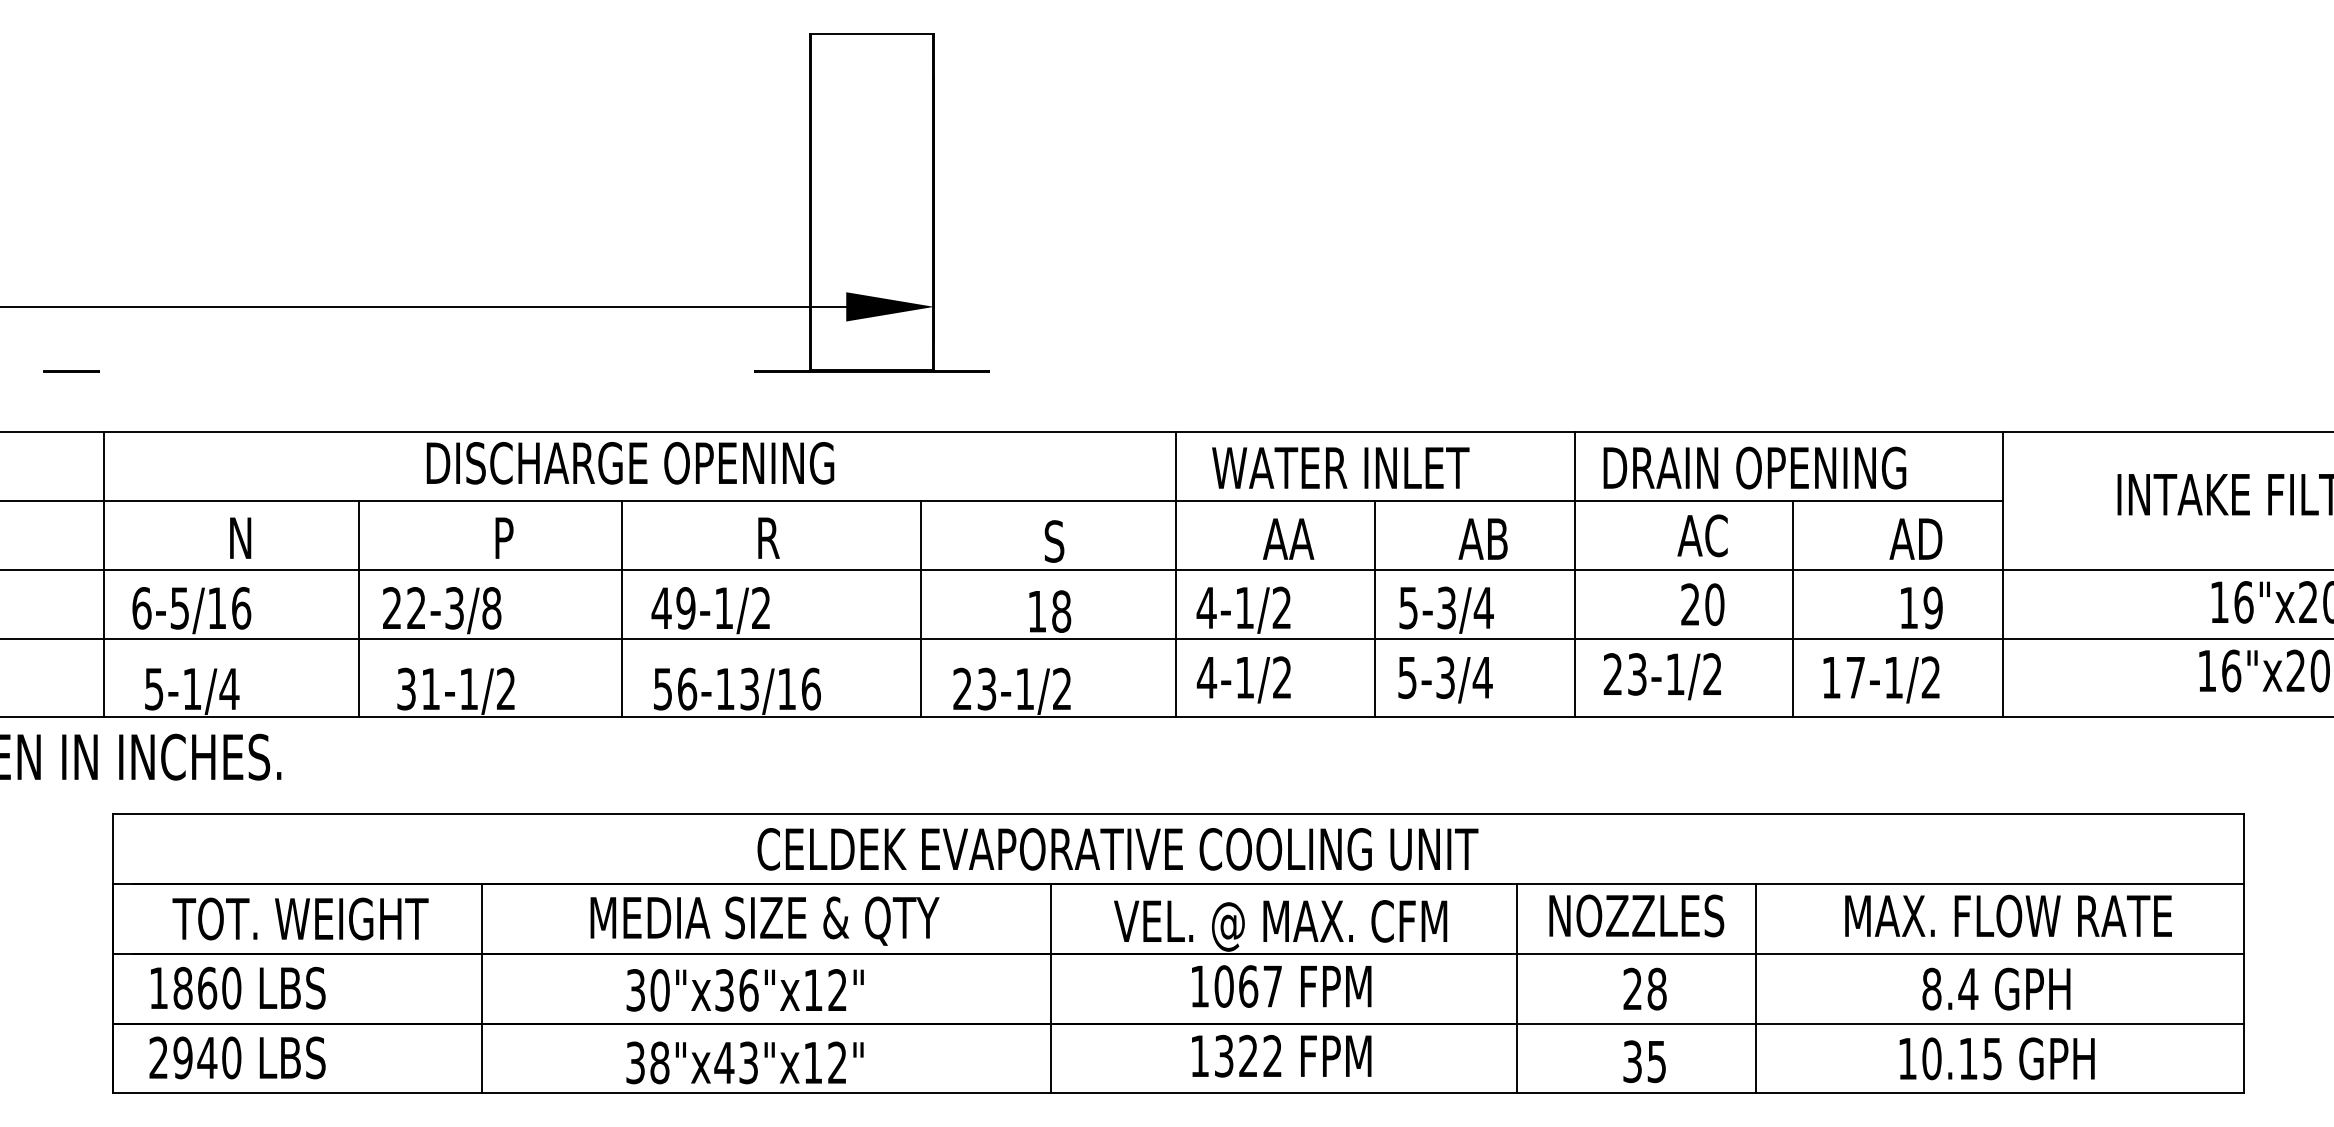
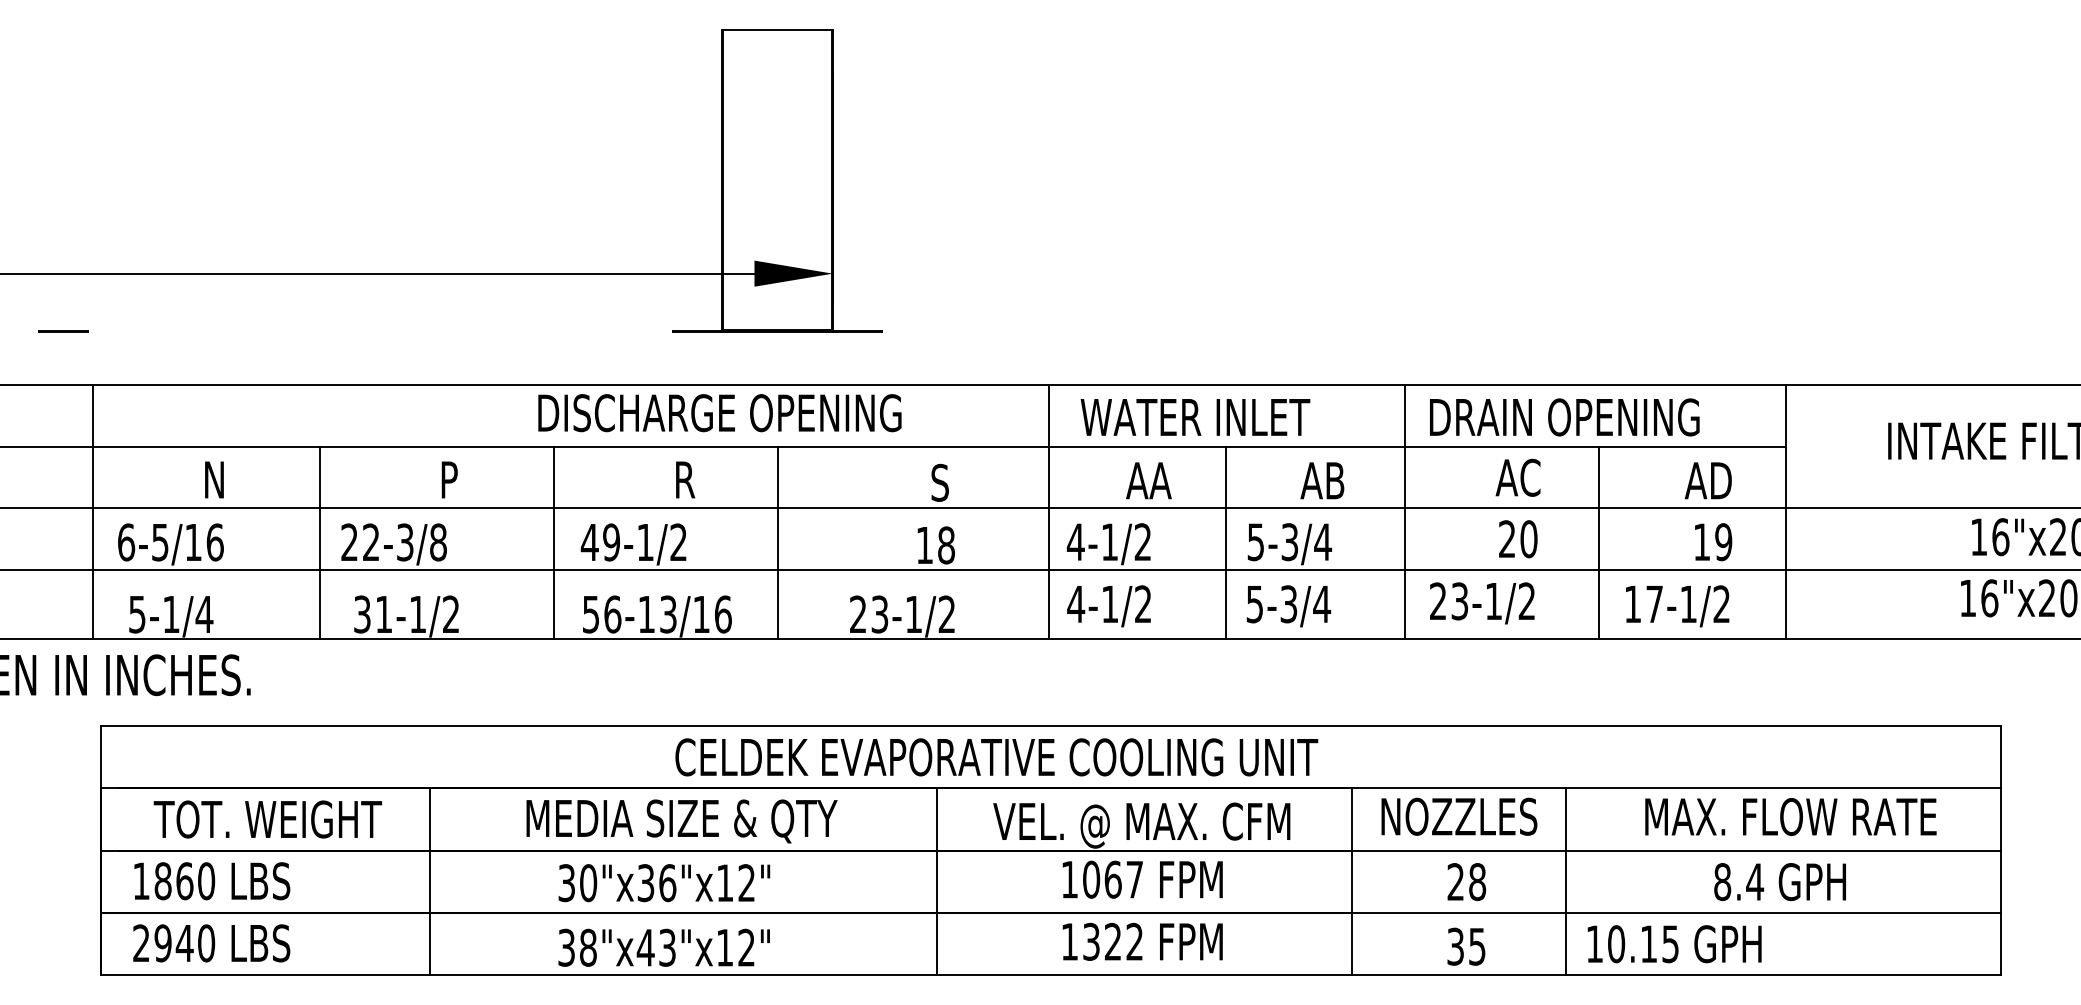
text: (630, 463) -> (719, 413), moved
line: (921, 608) -> (777, 542), moved
text: (1996, 1058) -> (1674, 943), moved

